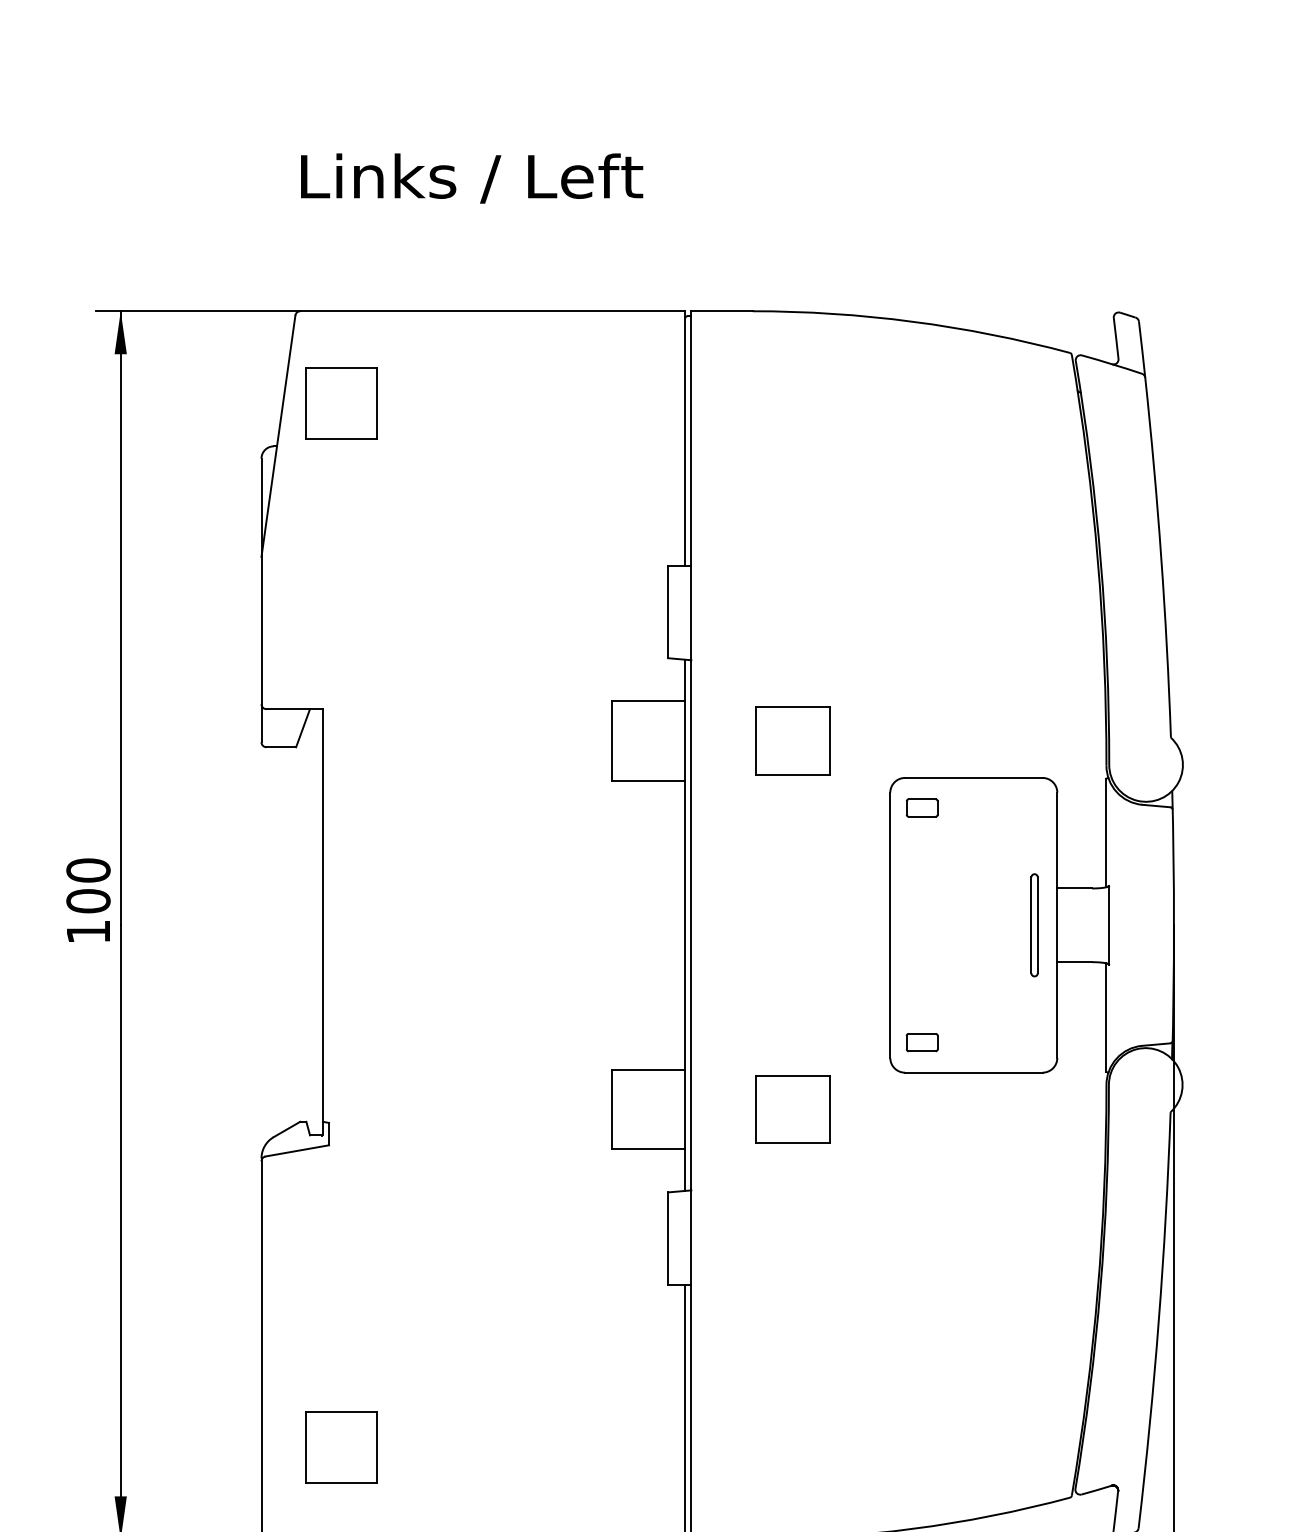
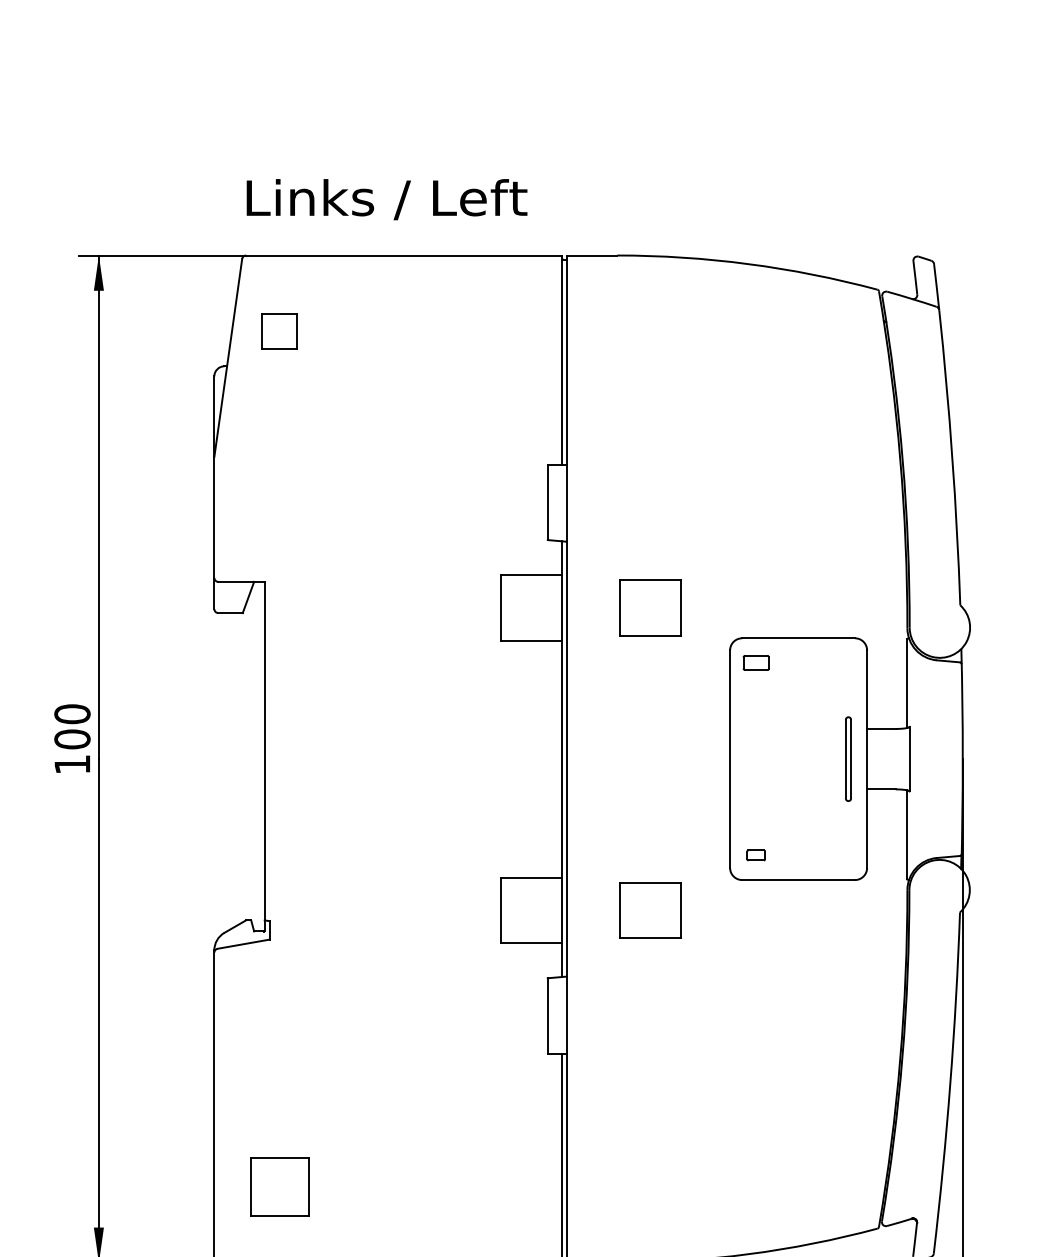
text: (471, 178) -> (386, 199), moved
part: (340, 402) -> (279, 330), size x0.6
part: (921, 1042) -> (755, 855), size x0.7

